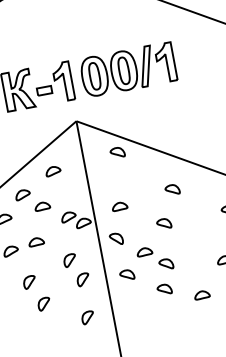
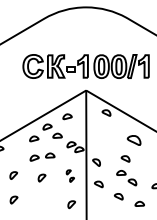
part: (171, 188) -> (133, 139), size x1.6
part: (119, 207) -> (101, 144), removed
part: (154, 259) -> (126, 178), moved
part: (76, 269) -> (70, 175), size x0.6
part: (43, 303) -> (47, 191), removed

